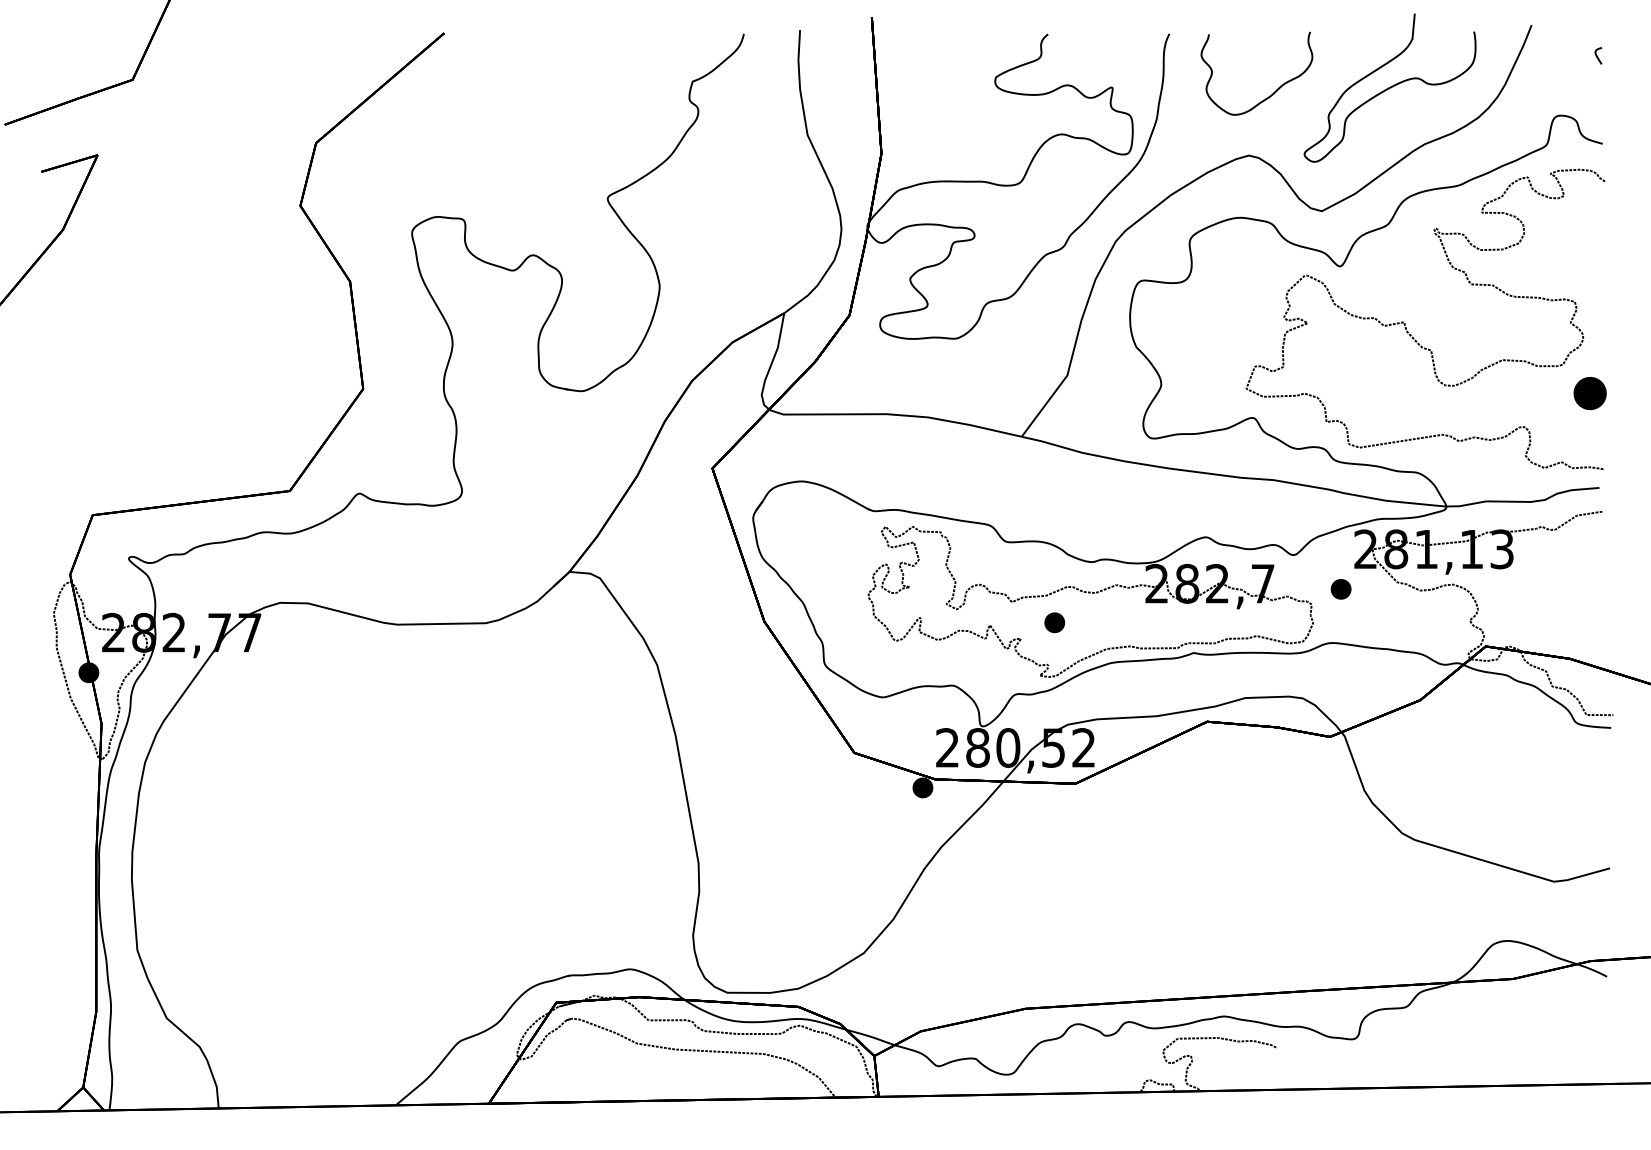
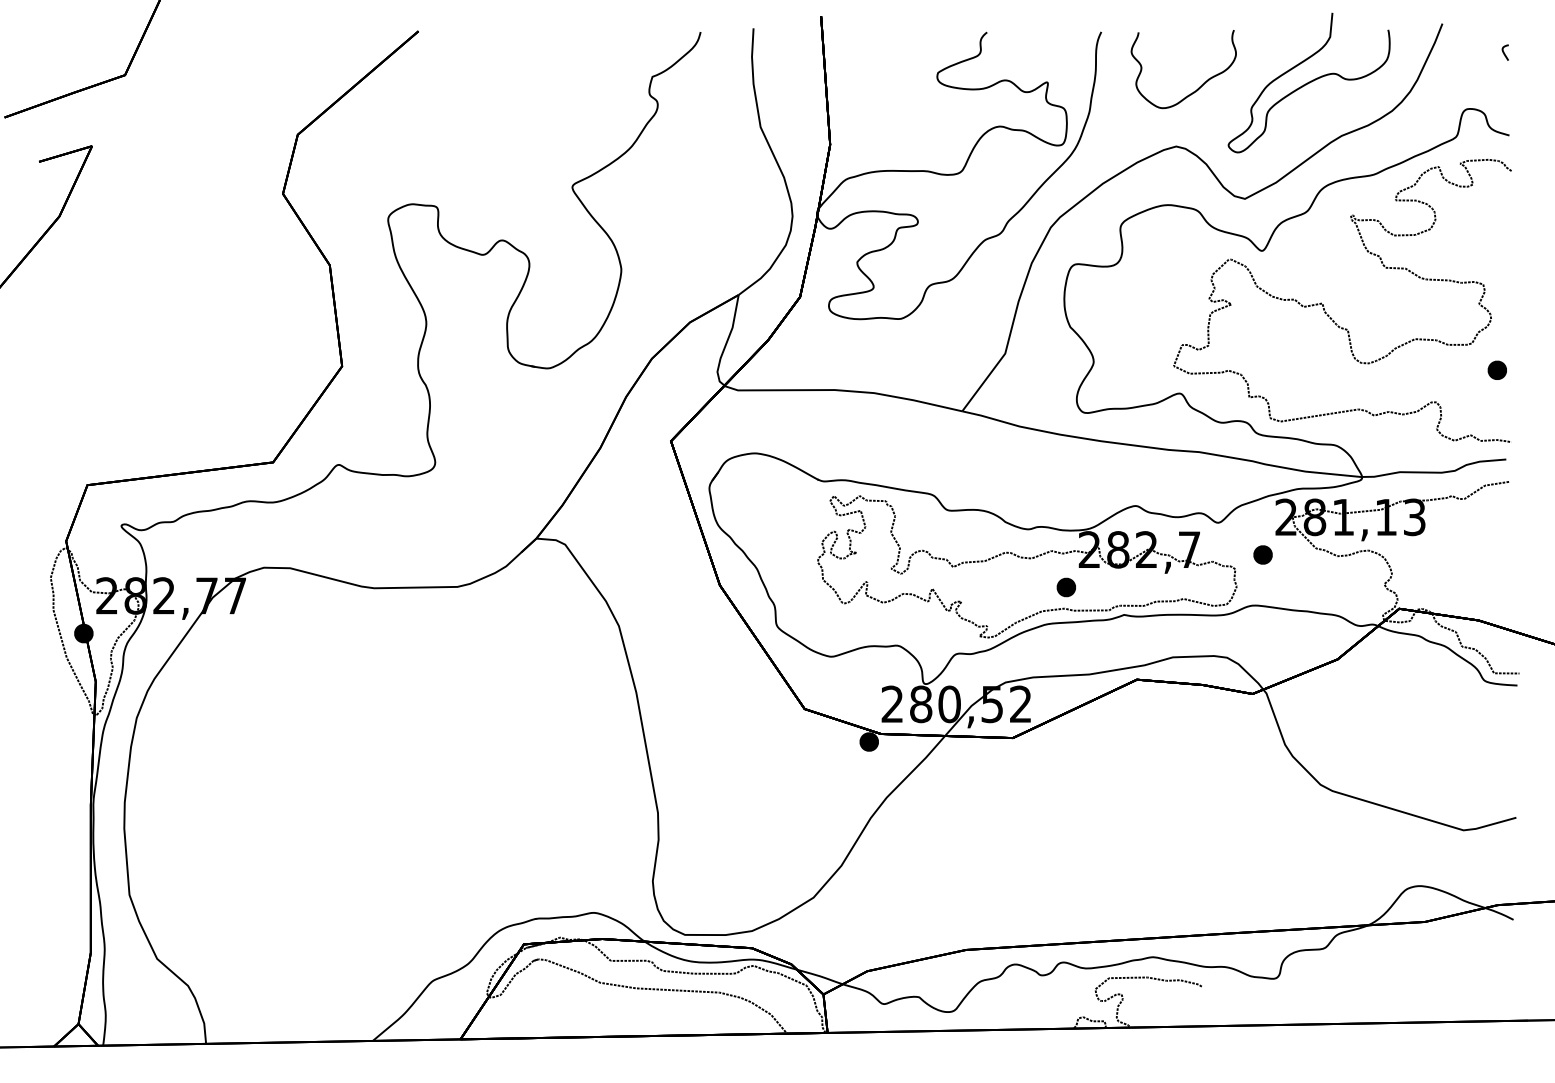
part: (1589, 392) -> (1496, 369), size x0.62
part: (1053, 622) -> (1065, 587), moved

